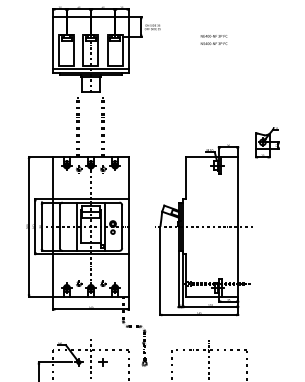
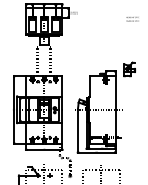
text: (213, 40) -> (132, 19), moved

